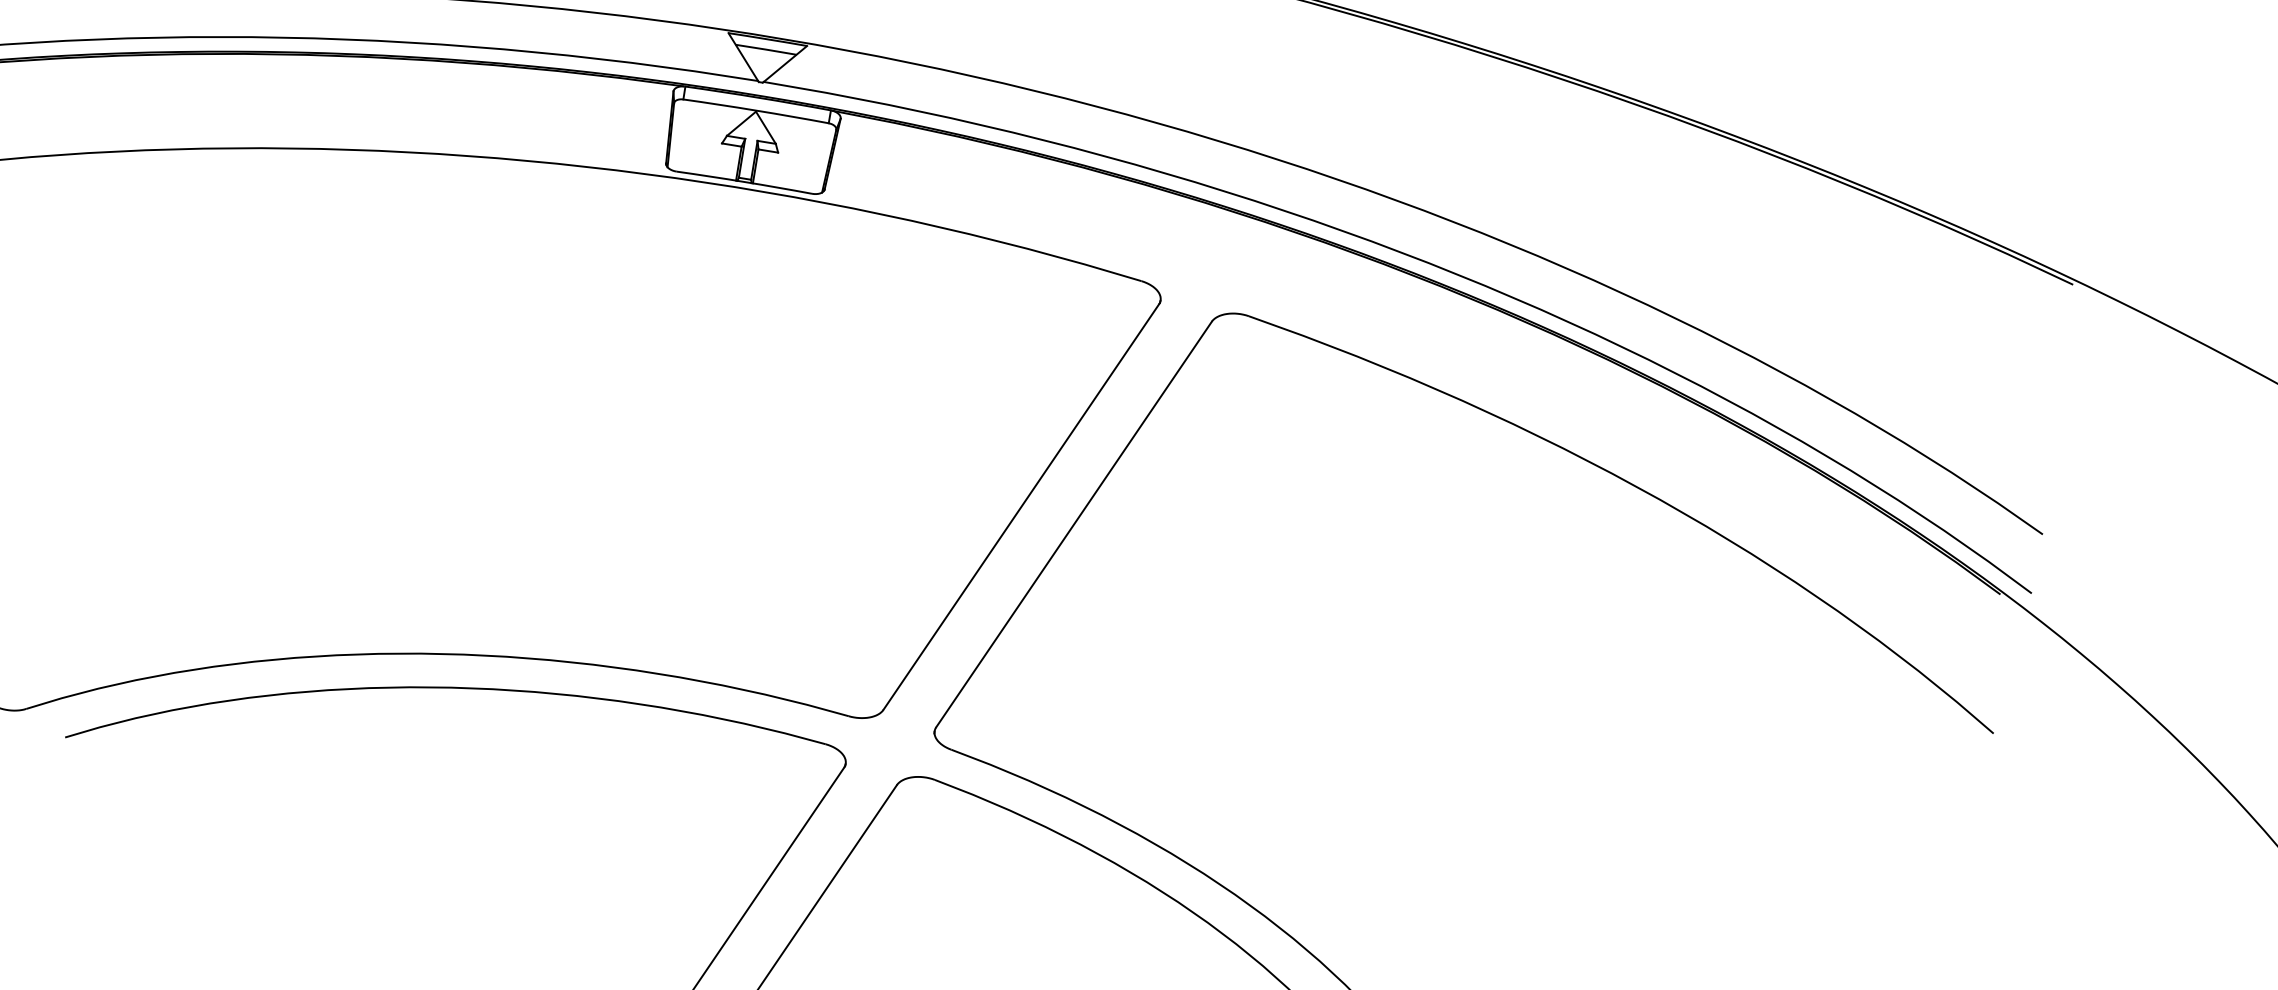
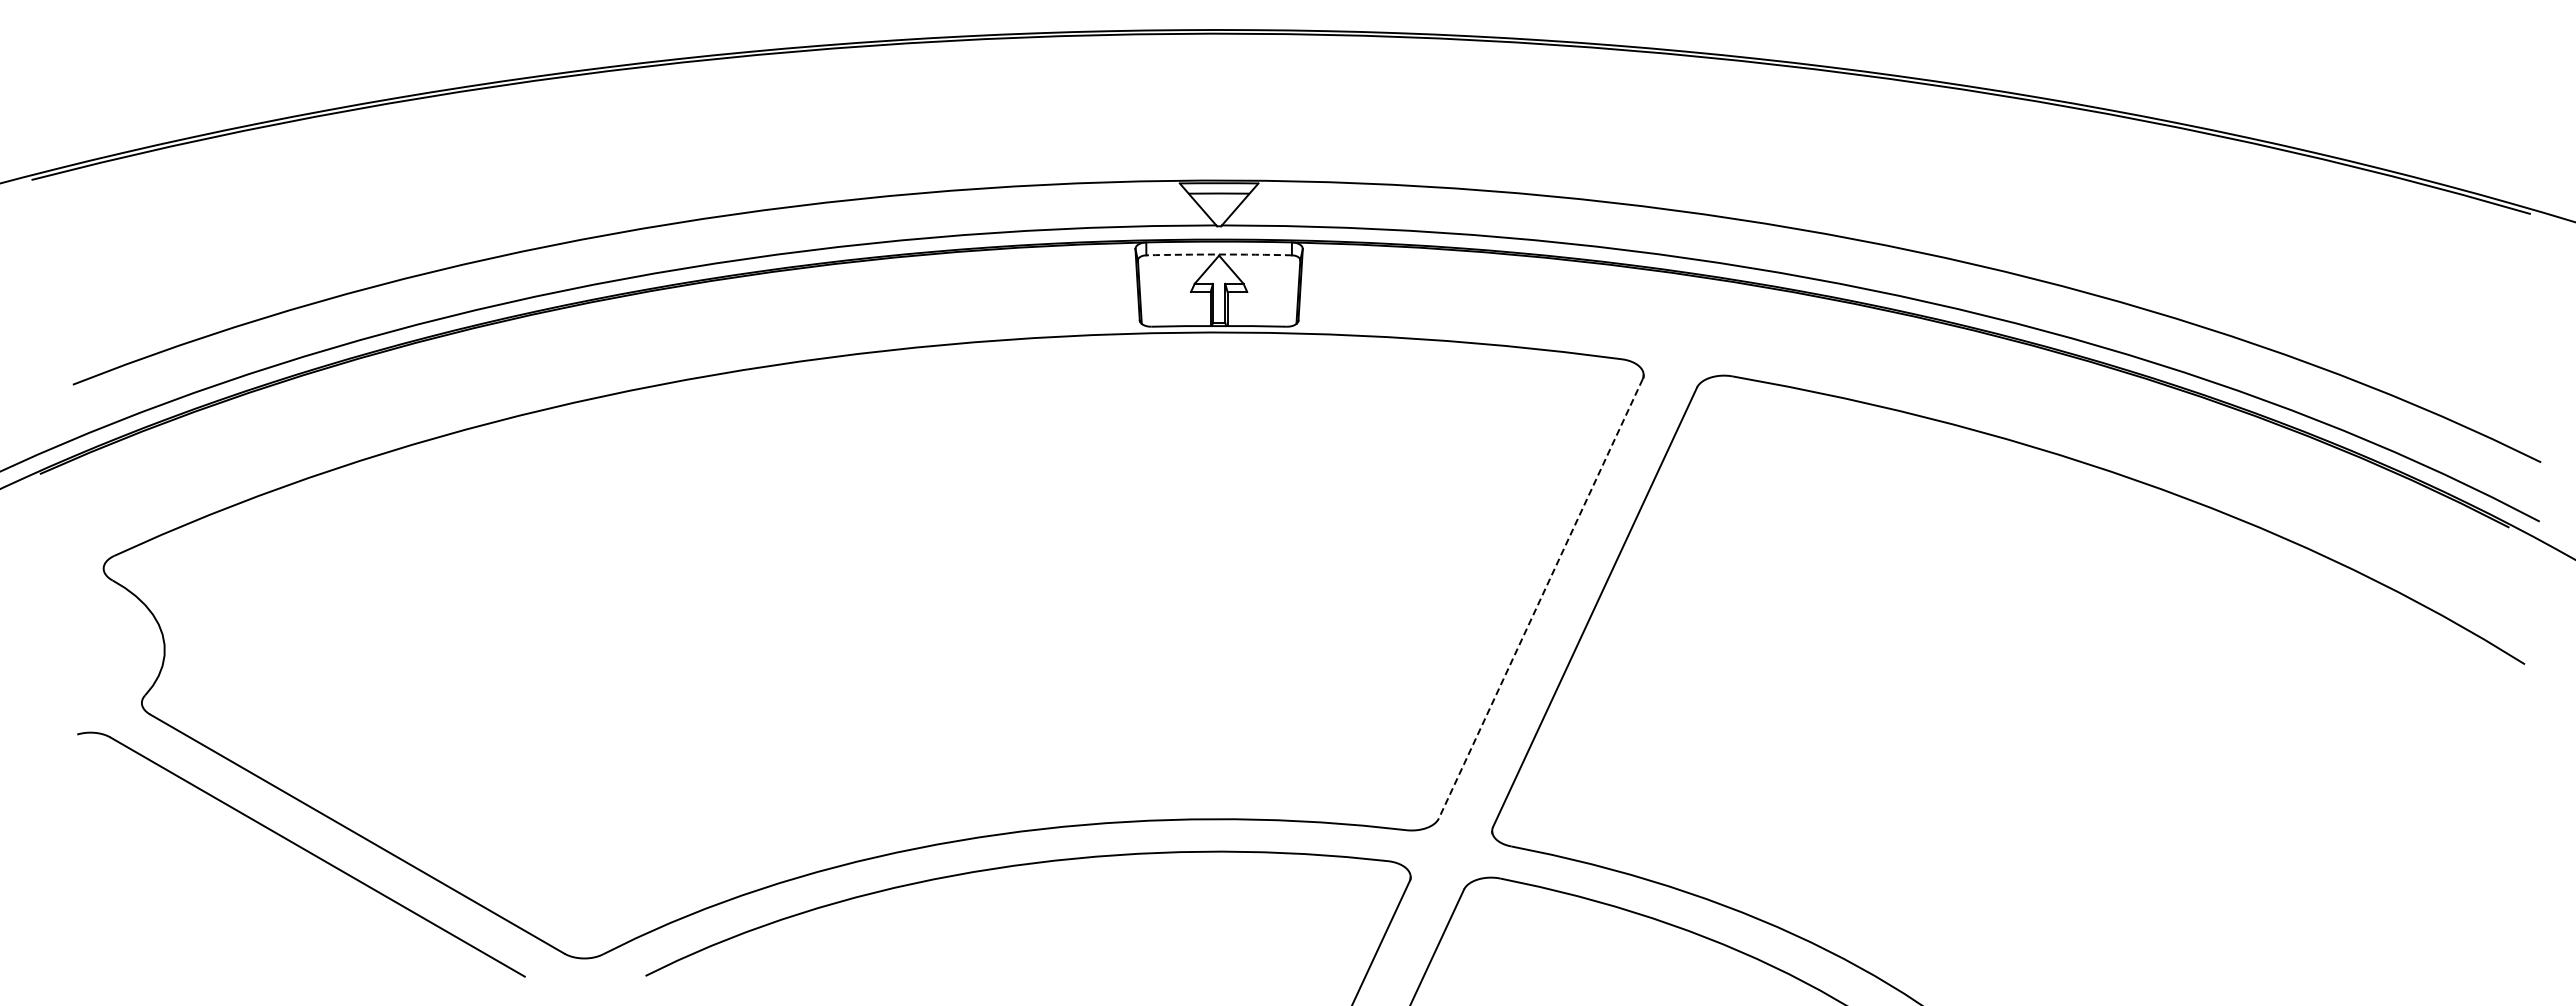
arc: (756, 110) -> (1219, 254), solid -> dashed
line: (1020, 507) -> (1540, 599), solid -> dashed

